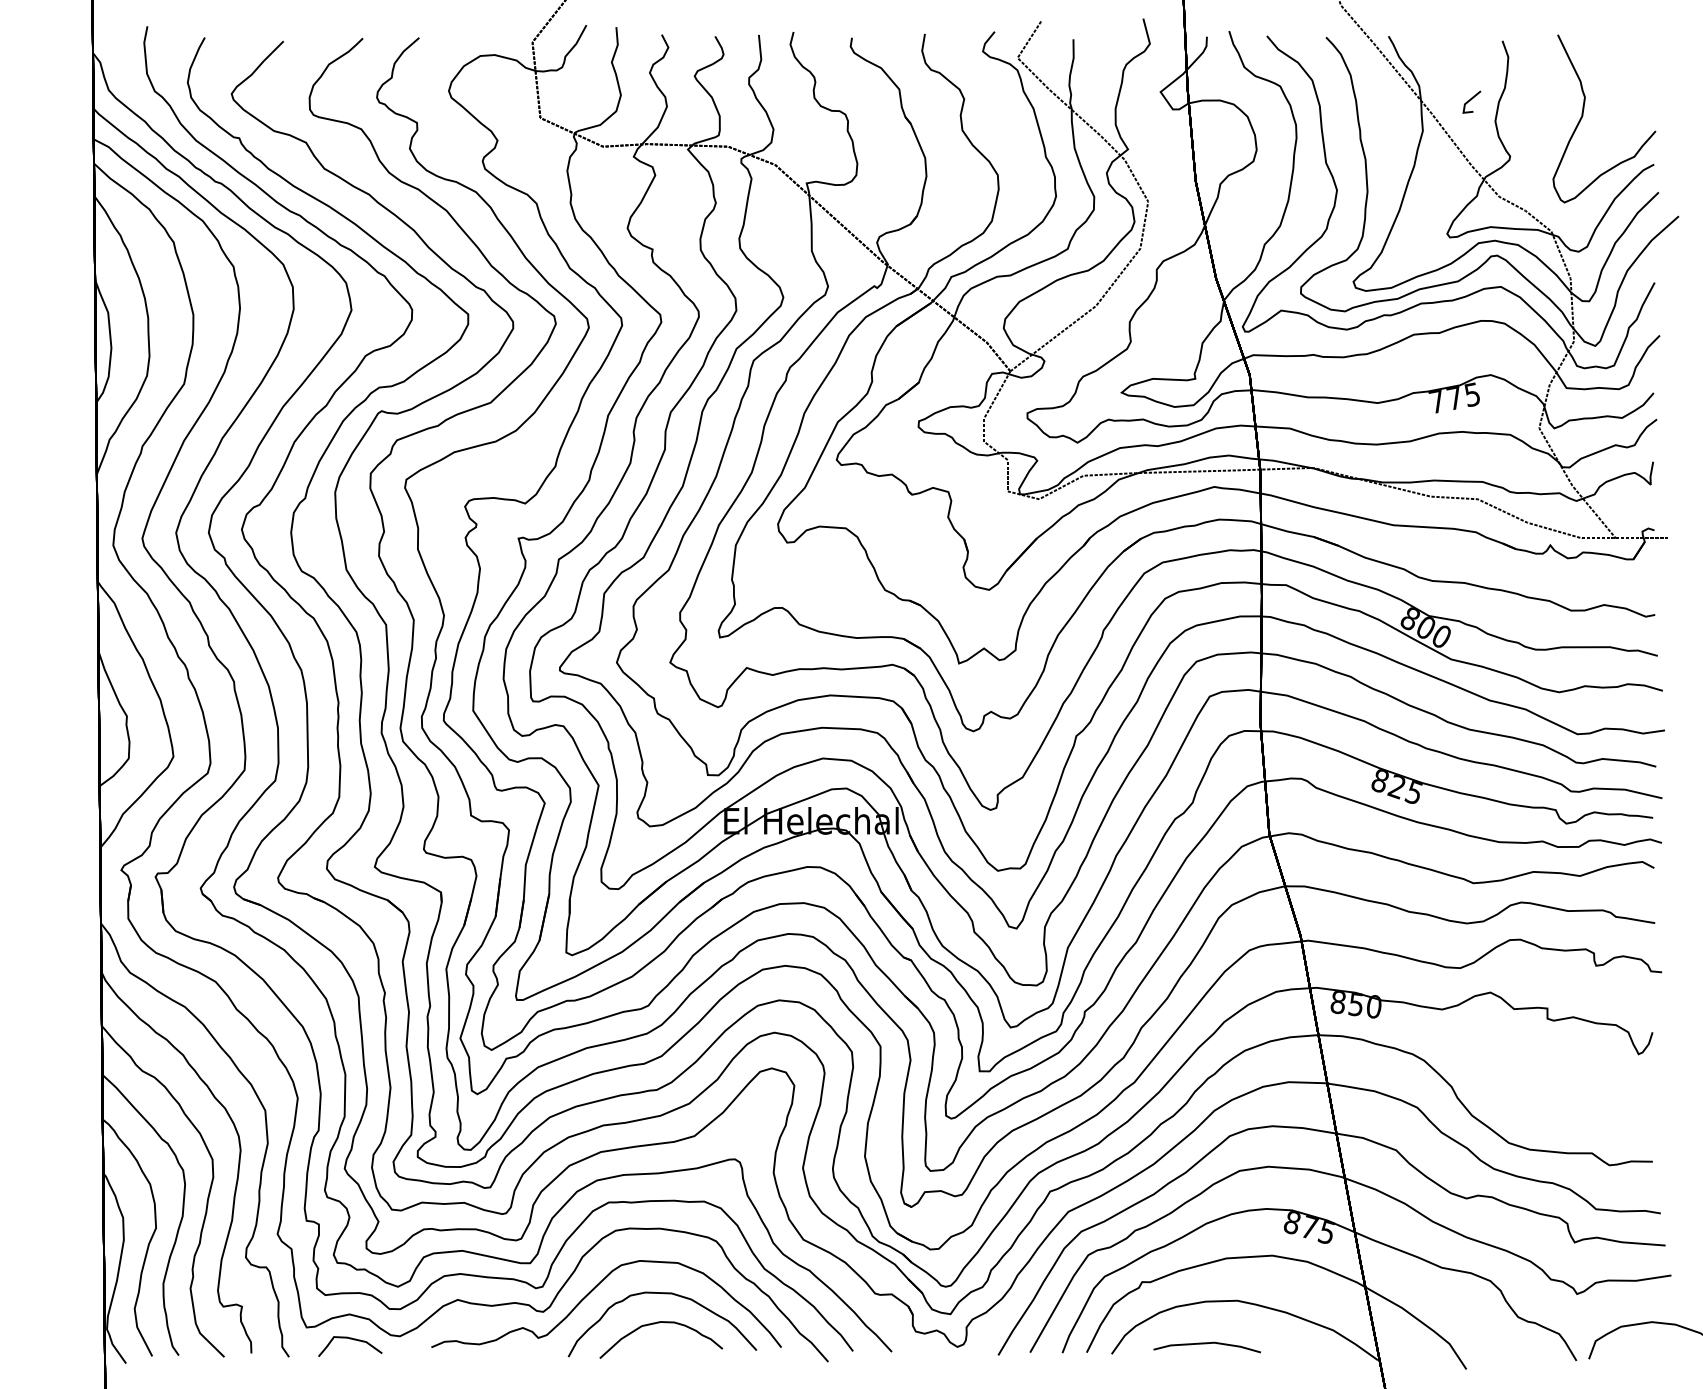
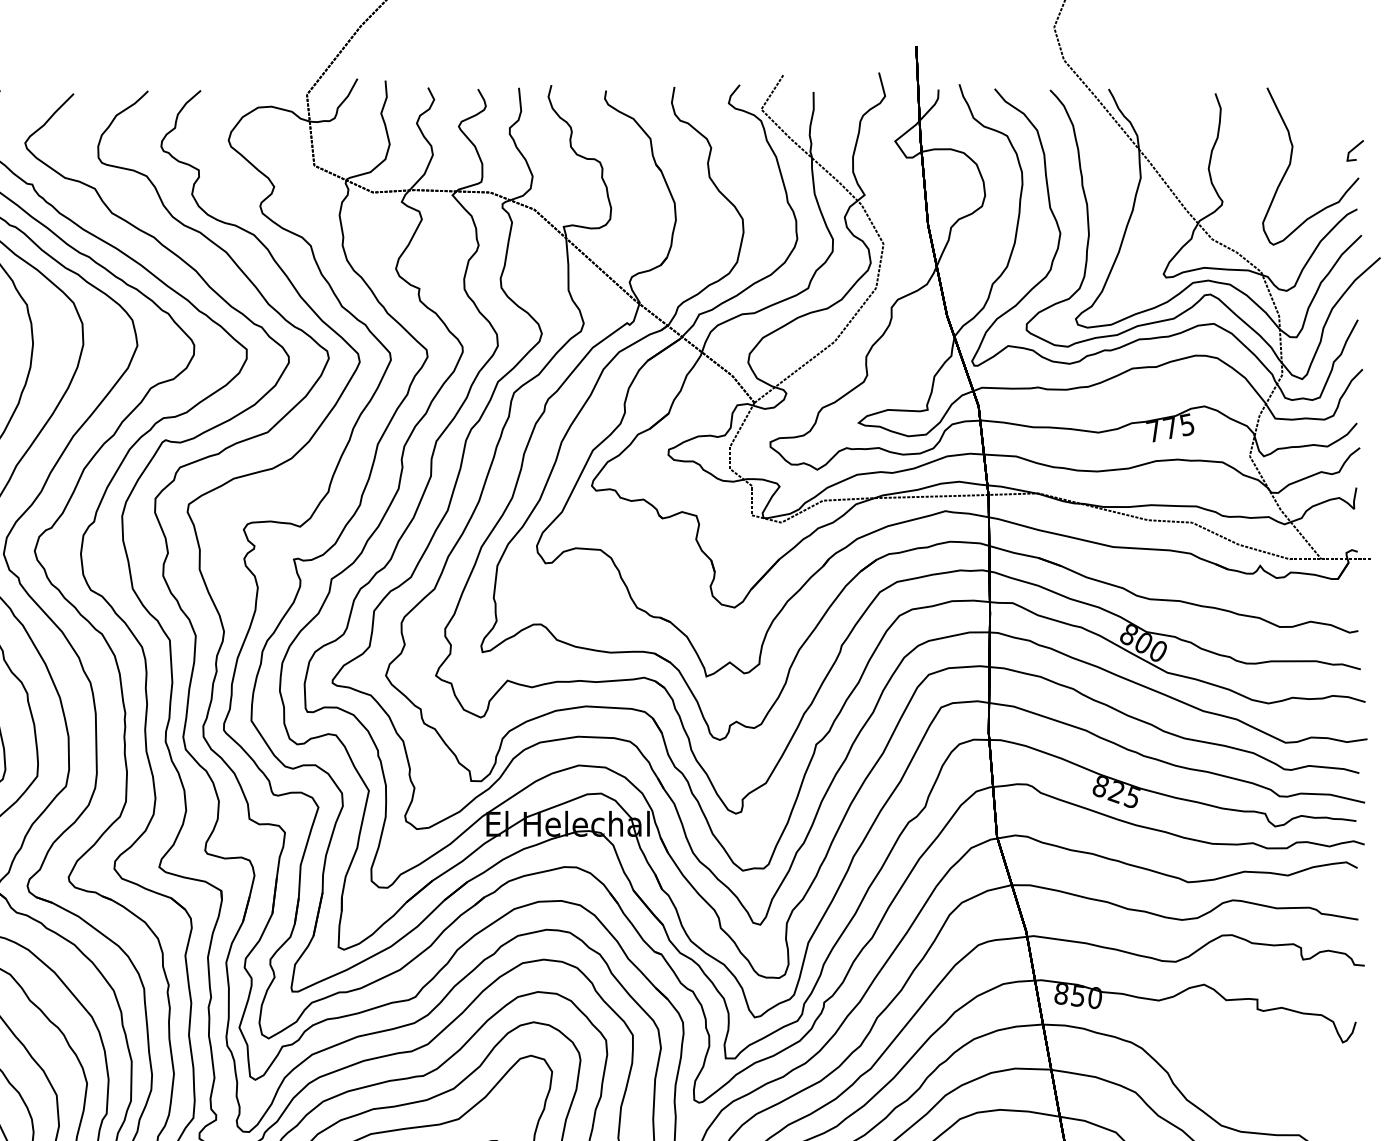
part: (1471, 101) -> (1354, 150), moved

